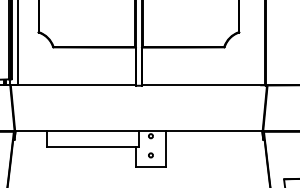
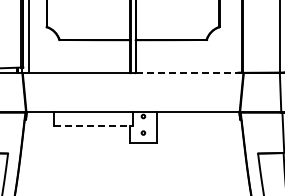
line: (204, 85) -> (189, 72), solid -> dashed
line: (92, 146) -> (93, 125), solid -> dashed

